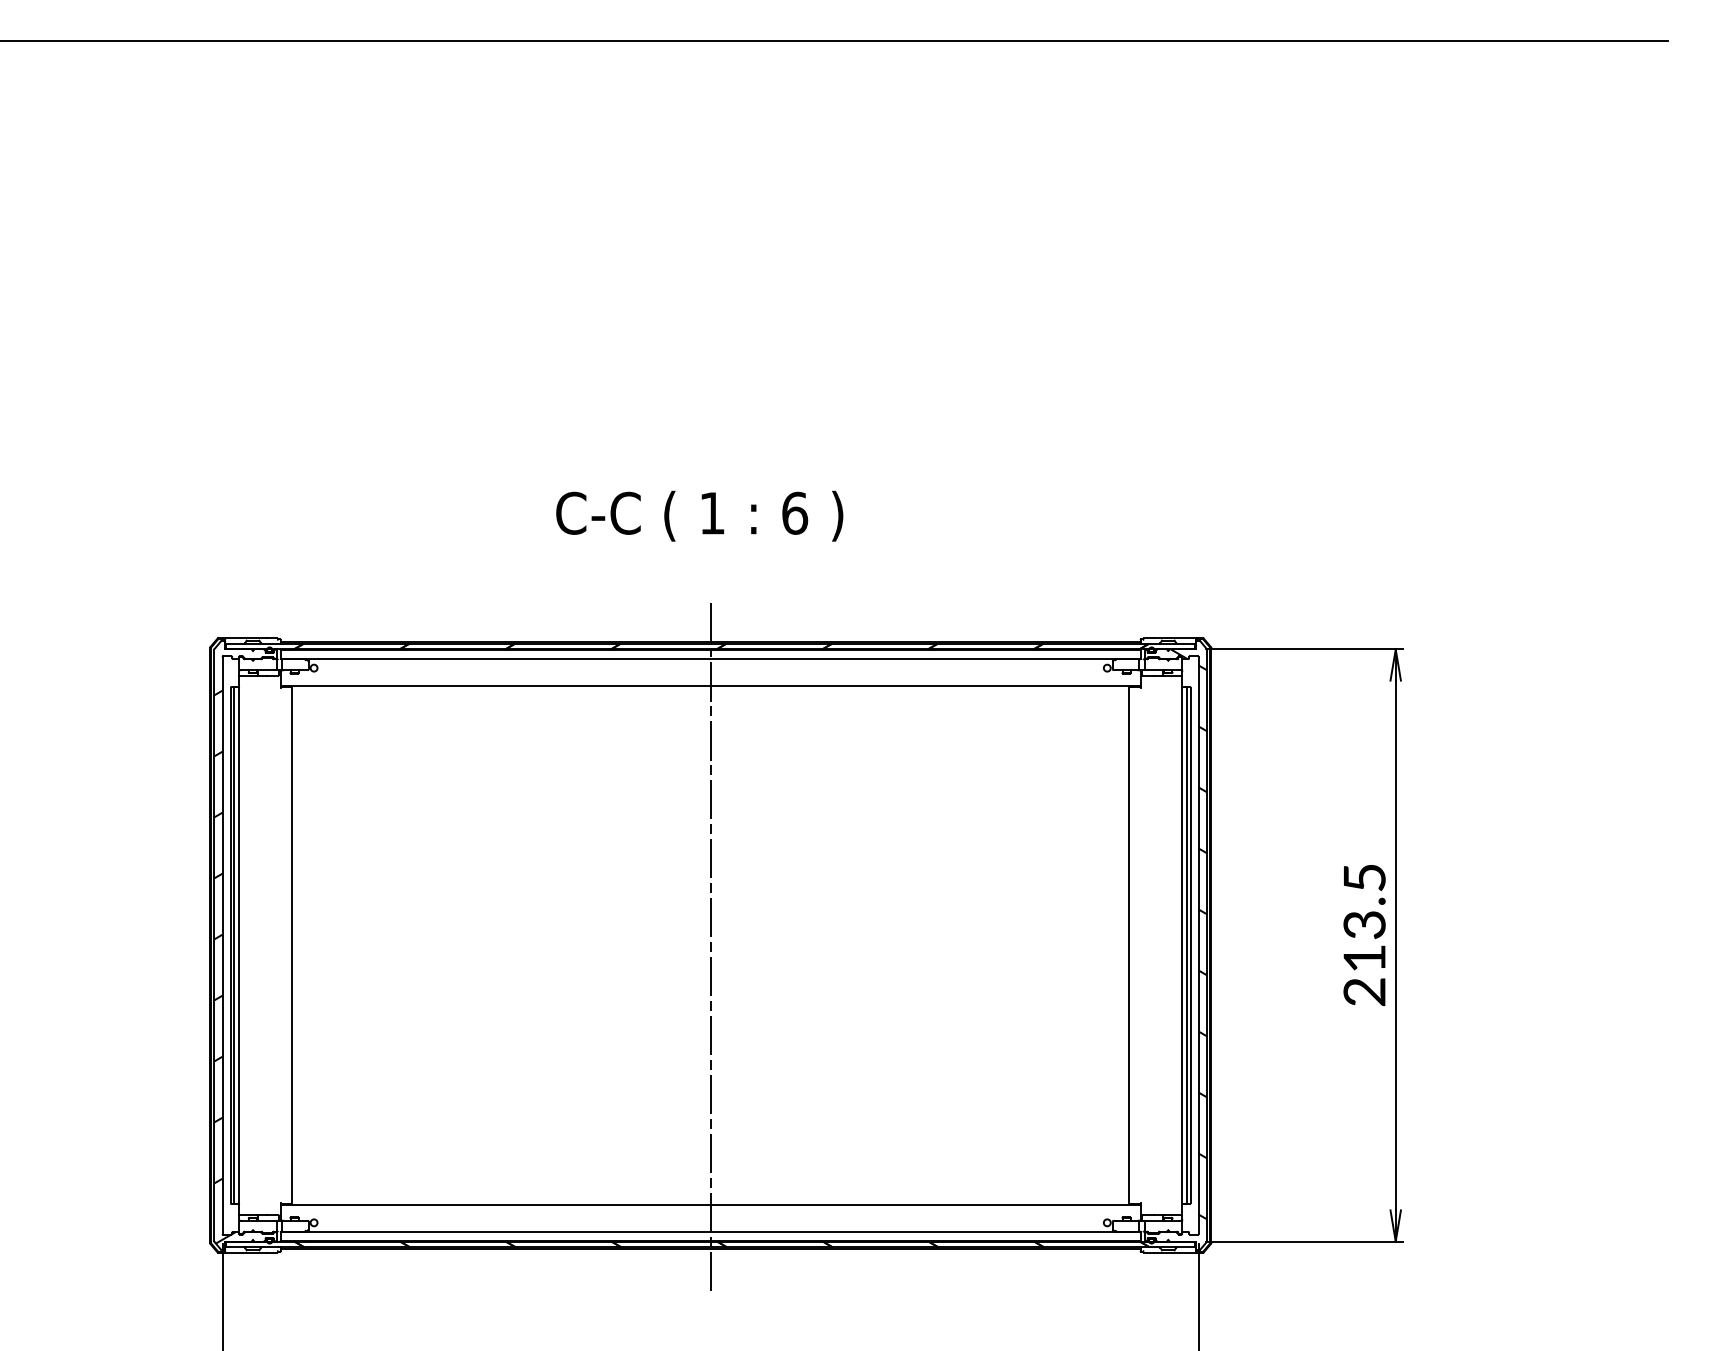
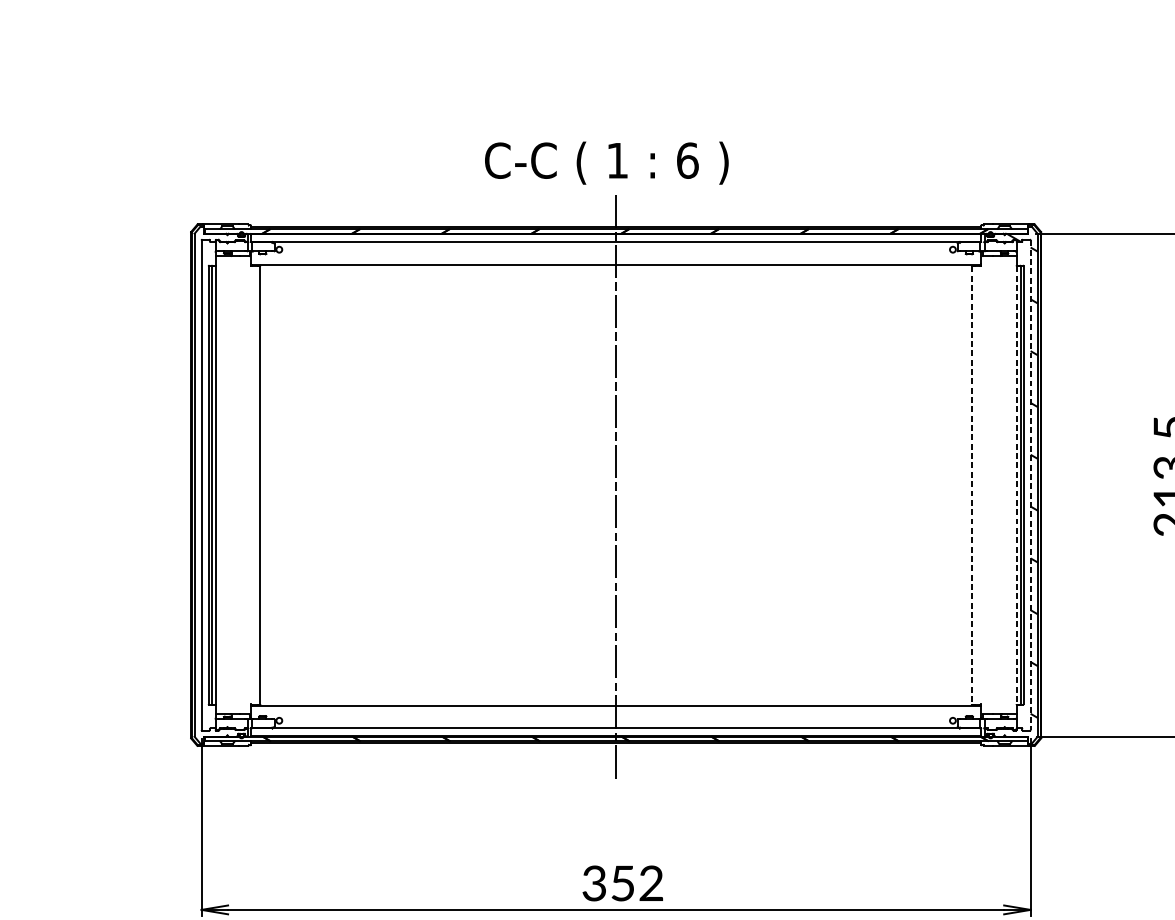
text: (699, 515) -> (606, 162), moved
line: (1129, 945) -> (971, 485), solid -> dashed
line: (1182, 945) -> (1016, 485), solid -> dashed
line: (1198, 946) -> (1030, 486), solid -> dashed
hatch: (225, 966) -> (204, 503), removed

